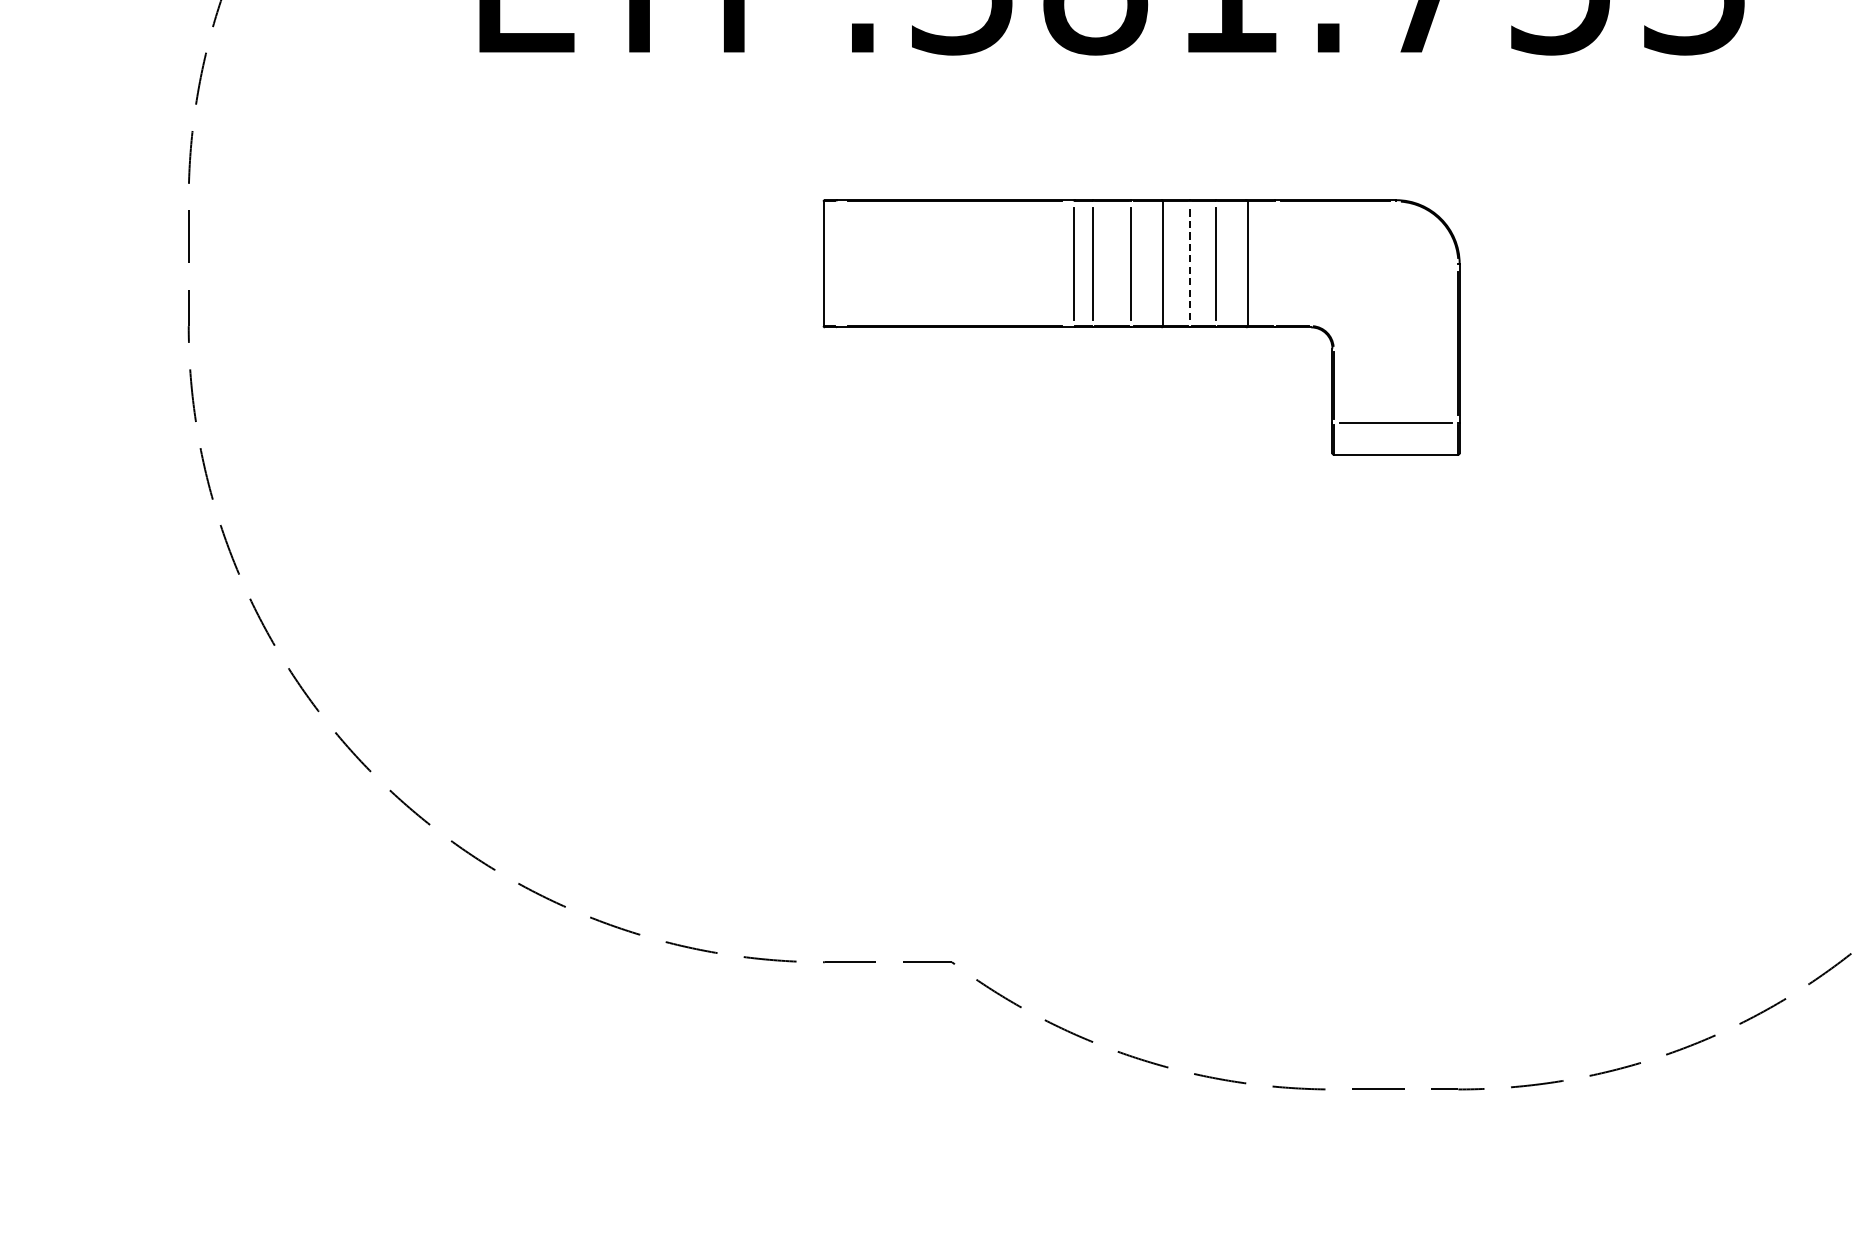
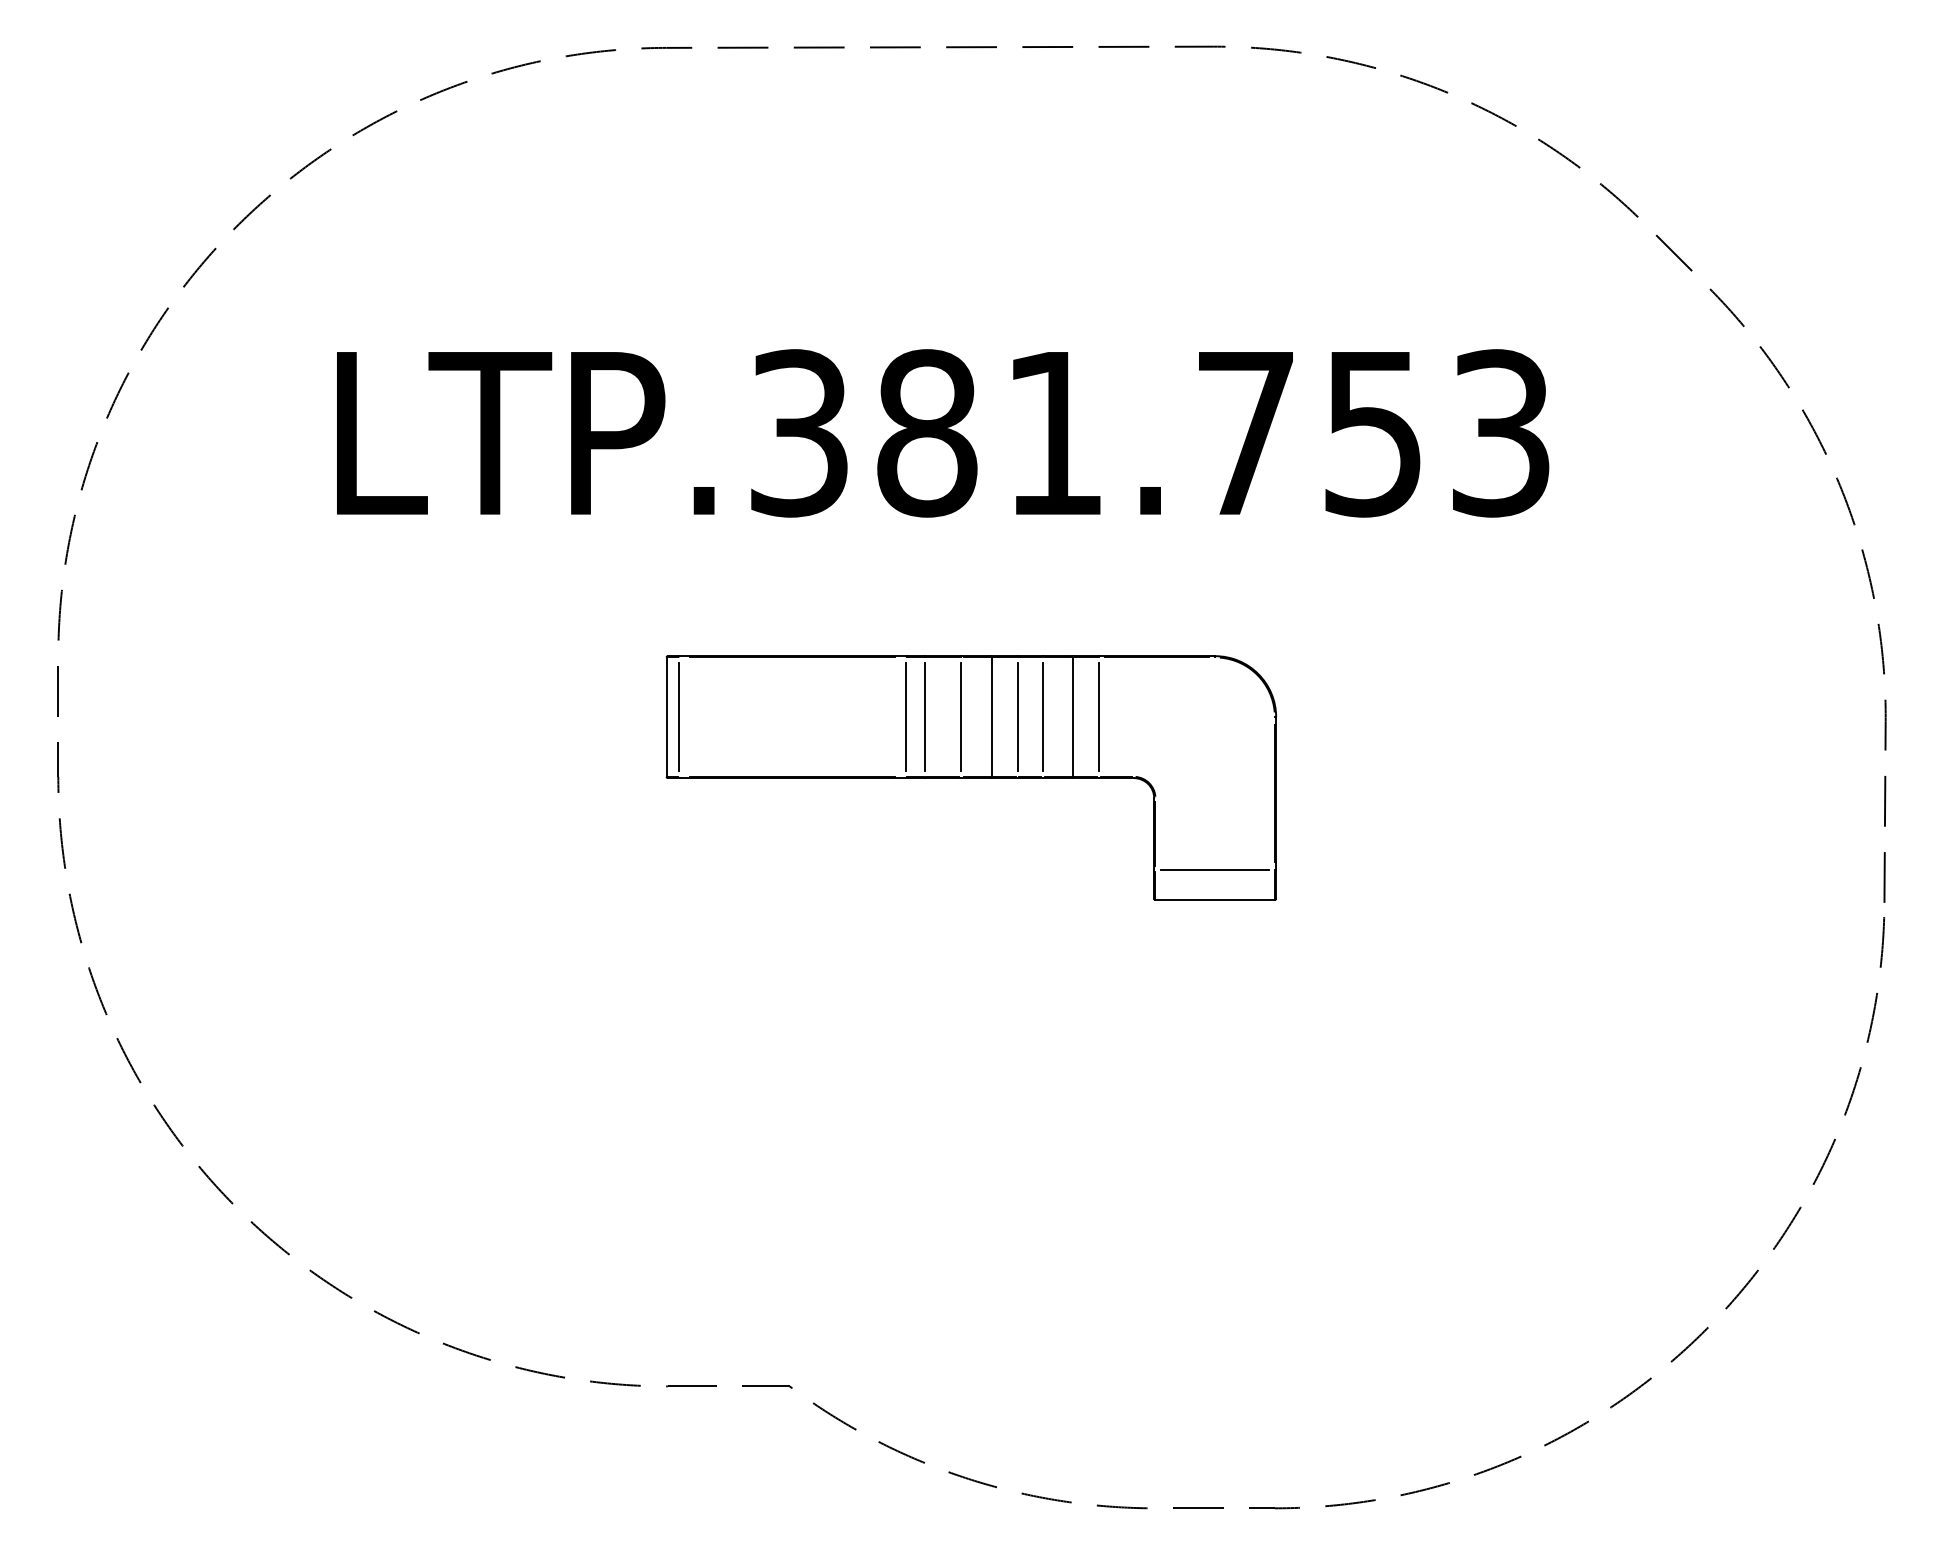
line: (835, 263) -> (678, 716), added
line: (1275, 263) -> (1099, 716), added
line: (1190, 264) -> (1018, 717), dashed -> solid

